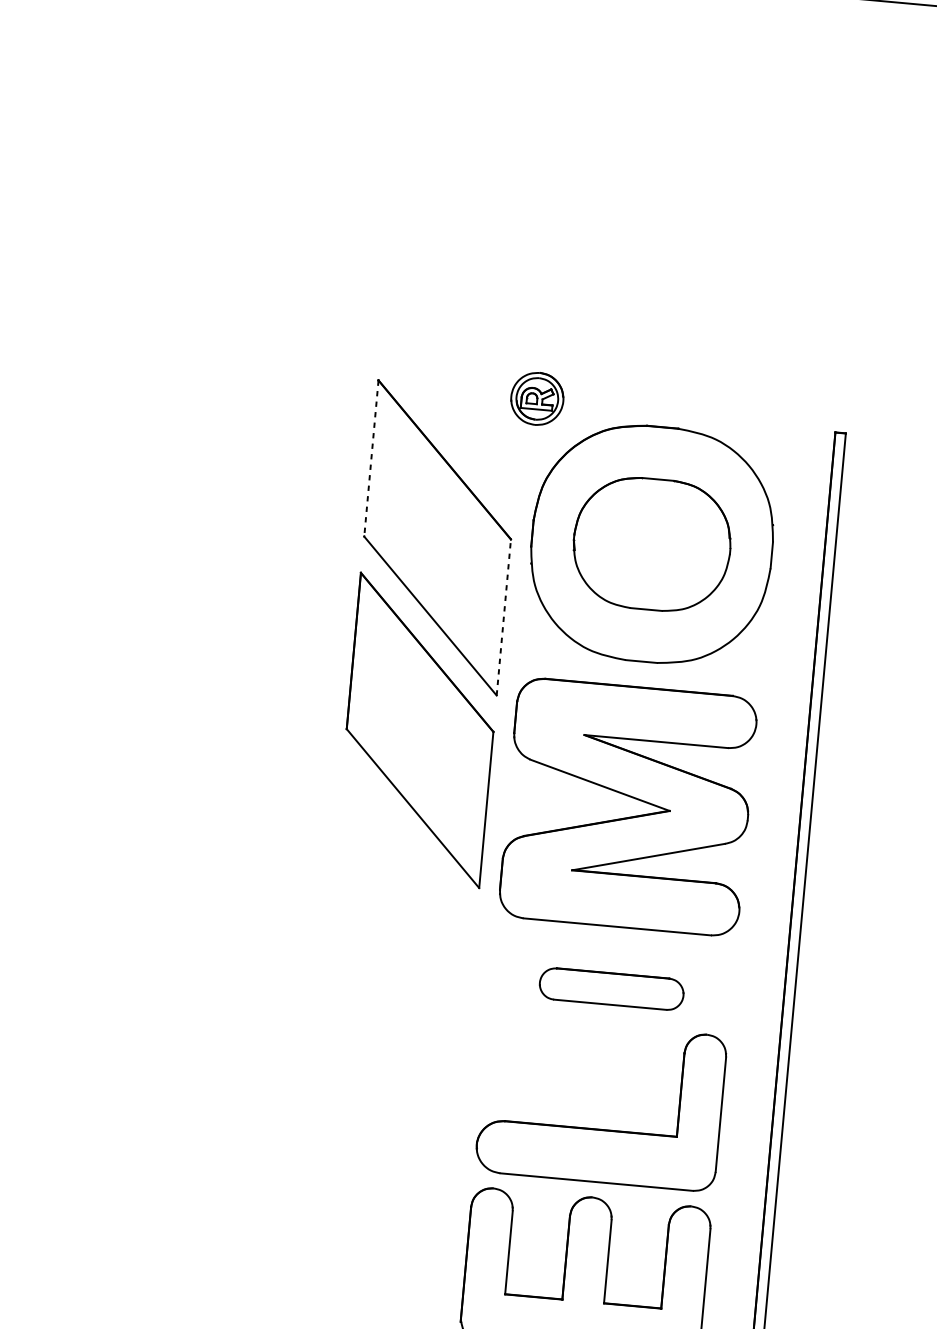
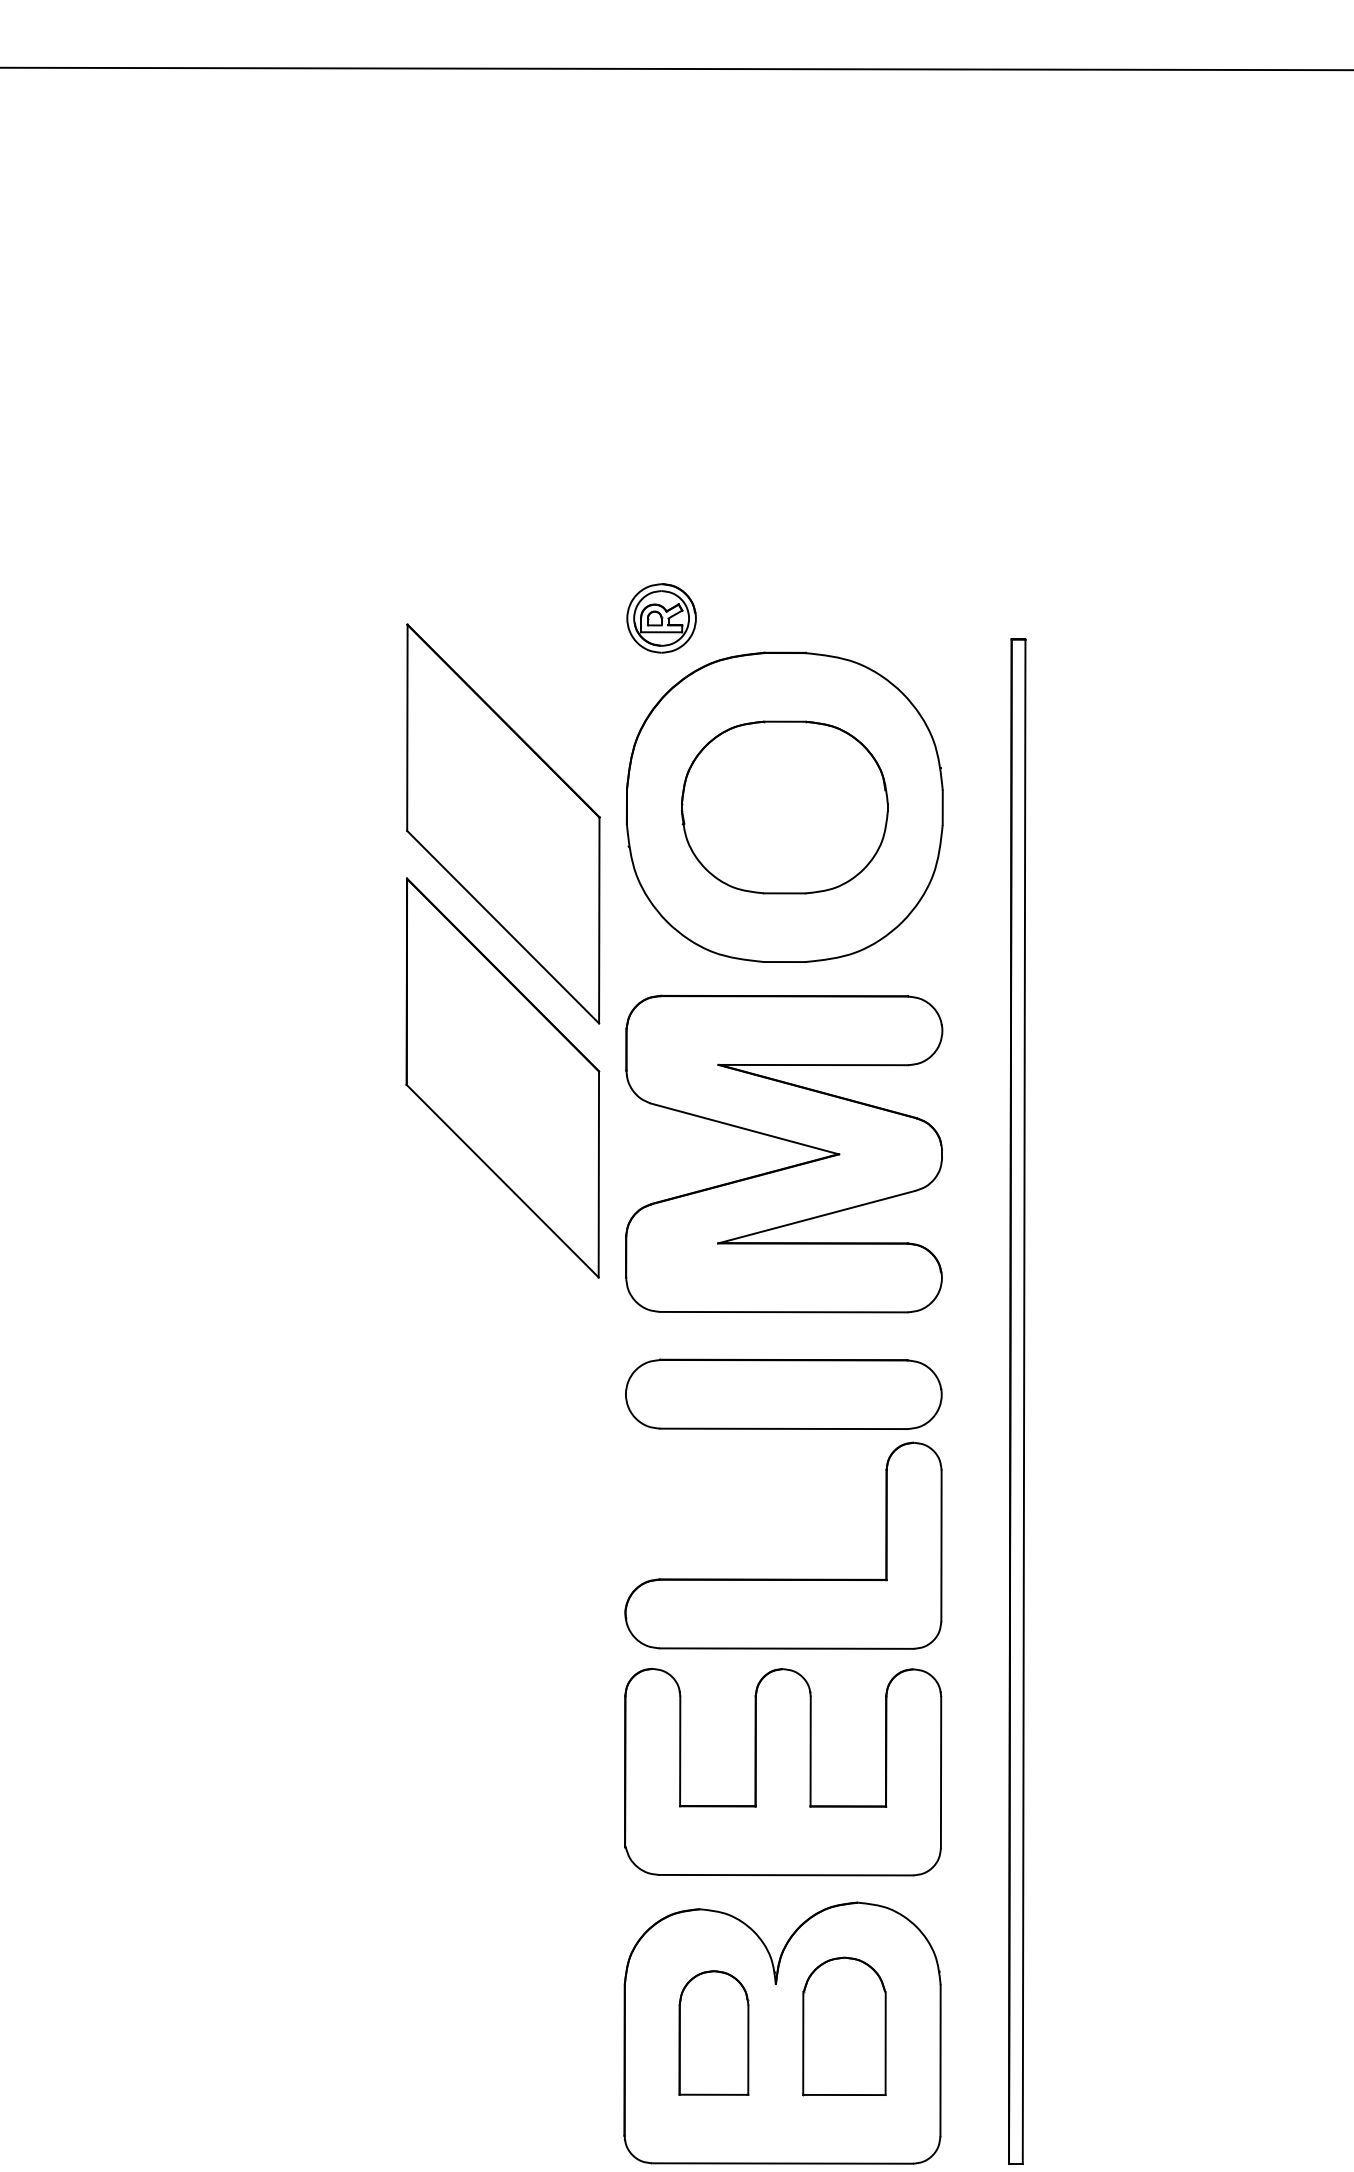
part: (537, 398) -> (661, 618), moved
line: (371, 458) -> (407, 727), dashed -> solid
line: (503, 617) -> (599, 920), dashed -> solid
part: (611, 988) -> (783, 1393), size x1.67

